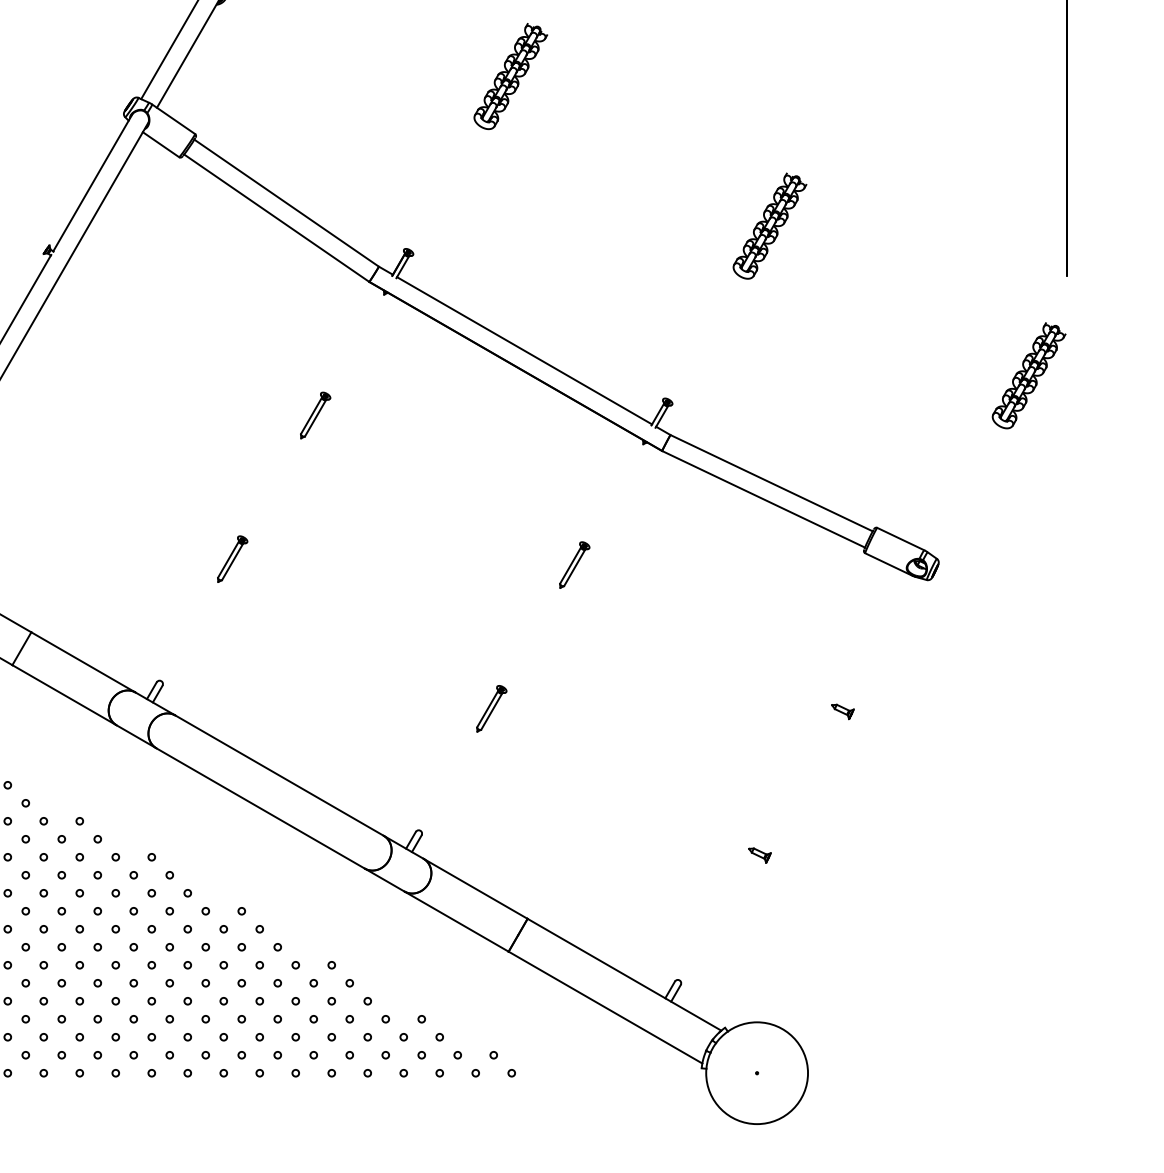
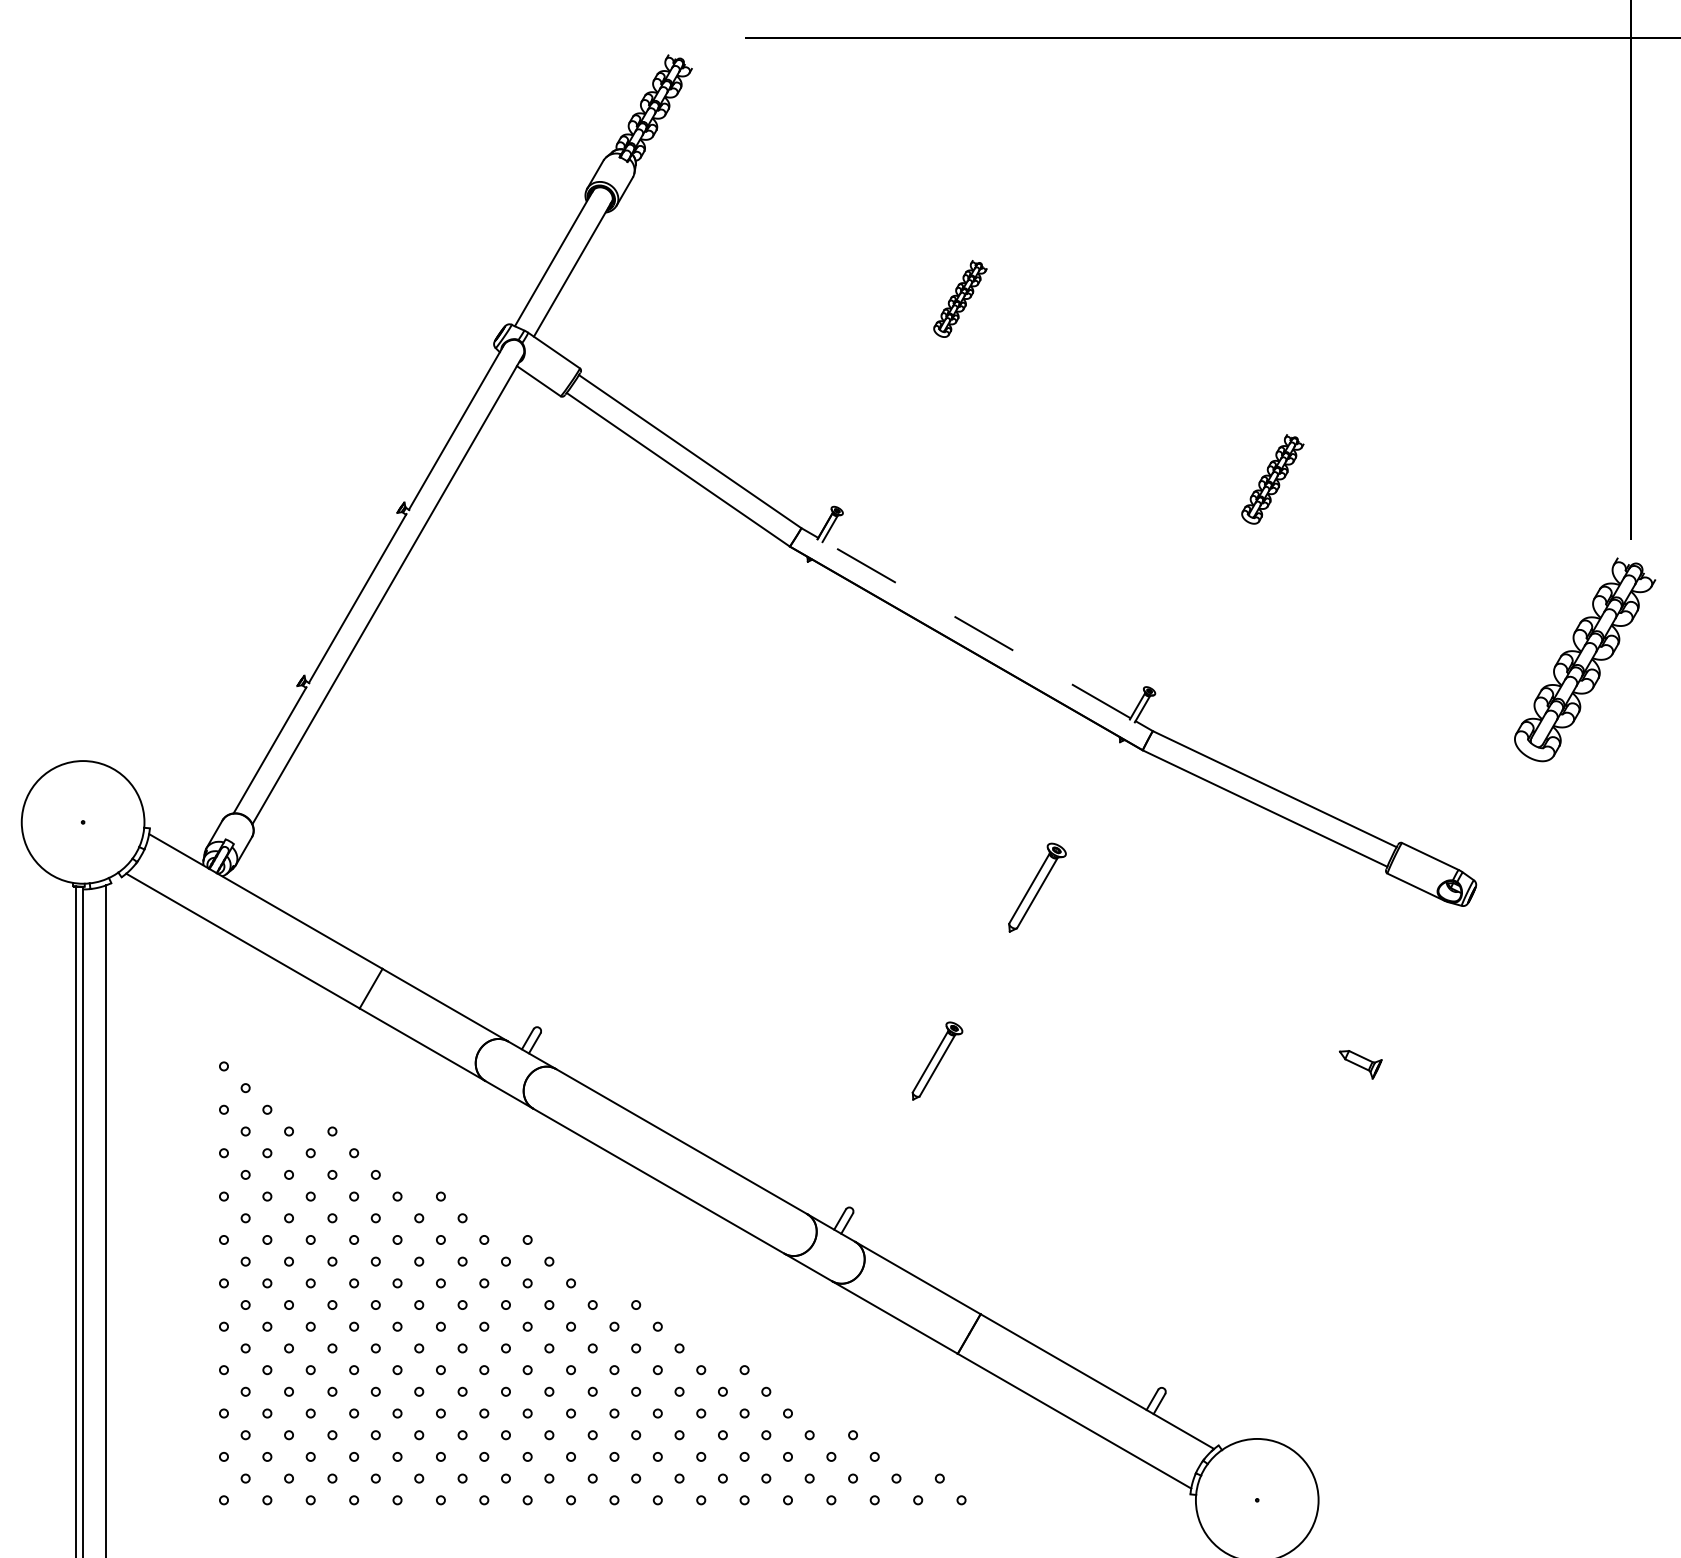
part: (510, 76) -> (960, 298), size x0.6
part: (769, 226) -> (1272, 479), size x0.7
line: (524, 350) -> (976, 629), solid -> dashed
part: (1028, 375) -> (1584, 659), size x1.6
part: (315, 415) -> (724, 707), removed
part: (232, 558) -> (624, 880), removed
part: (574, 564) -> (1037, 887), size x1.6
part: (491, 708) -> (937, 1060), size x1.4
part: (842, 711) -> (1360, 1064), size x1.6
part: (759, 855) -> (1260, 1237), removed

